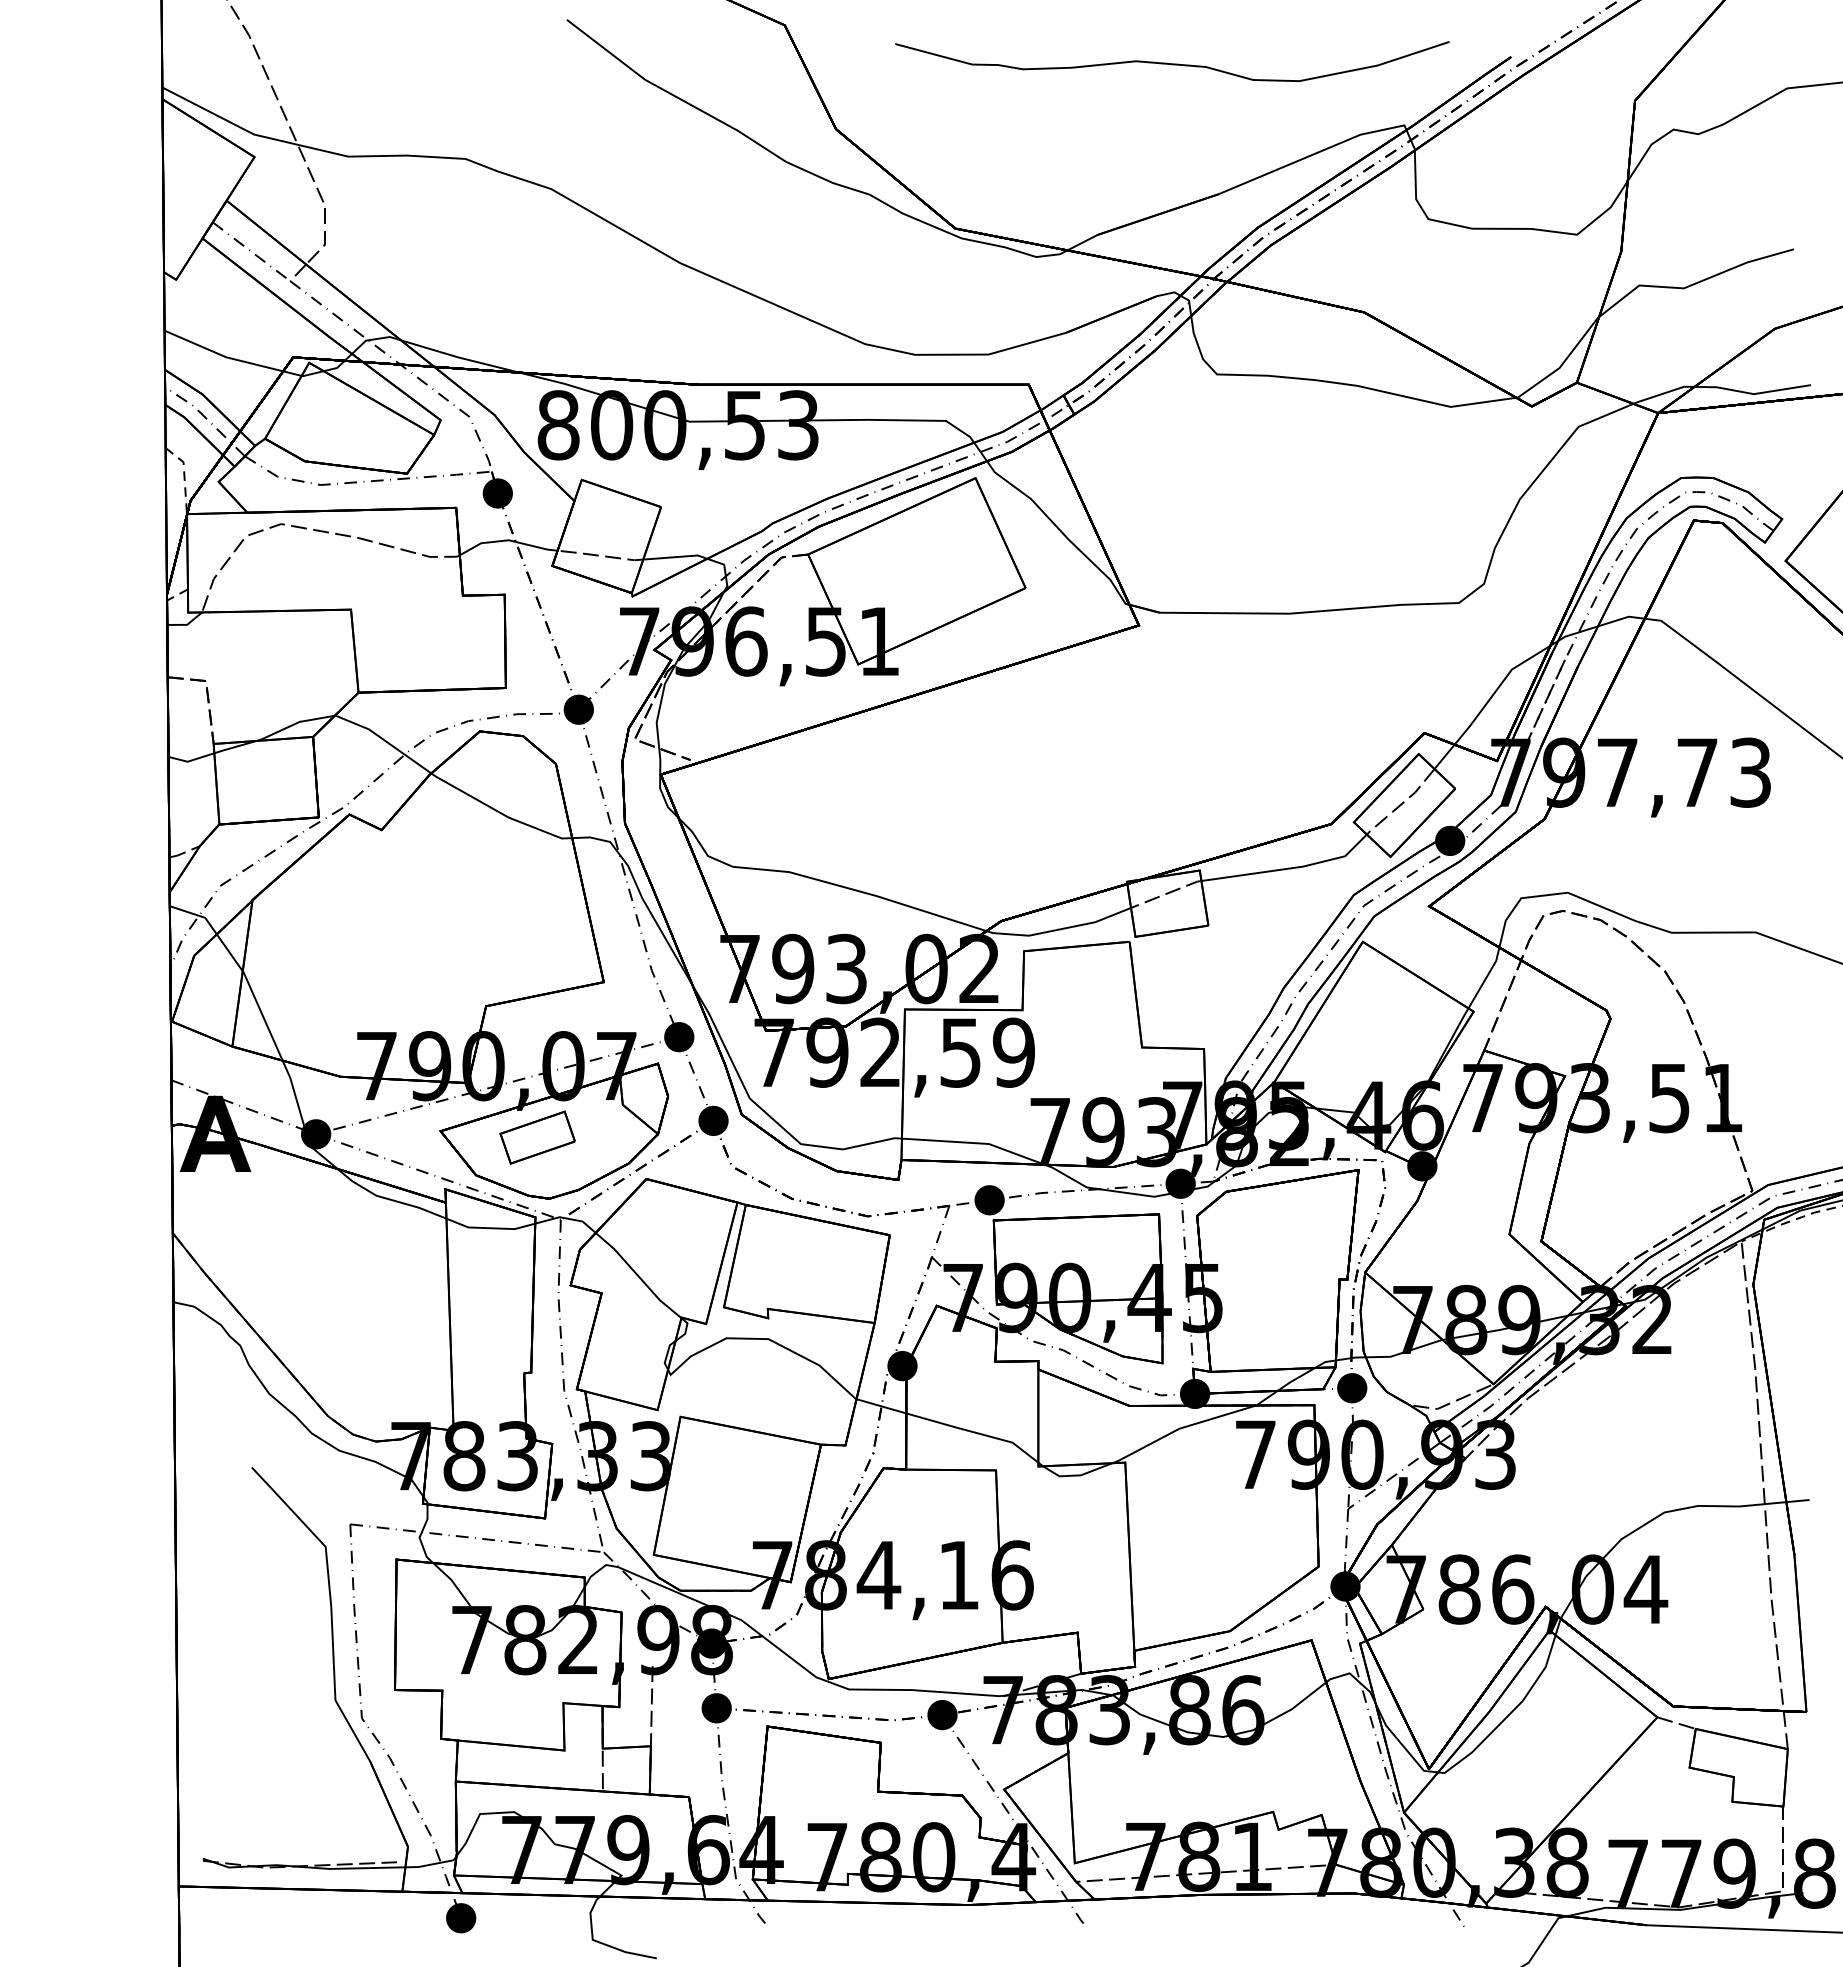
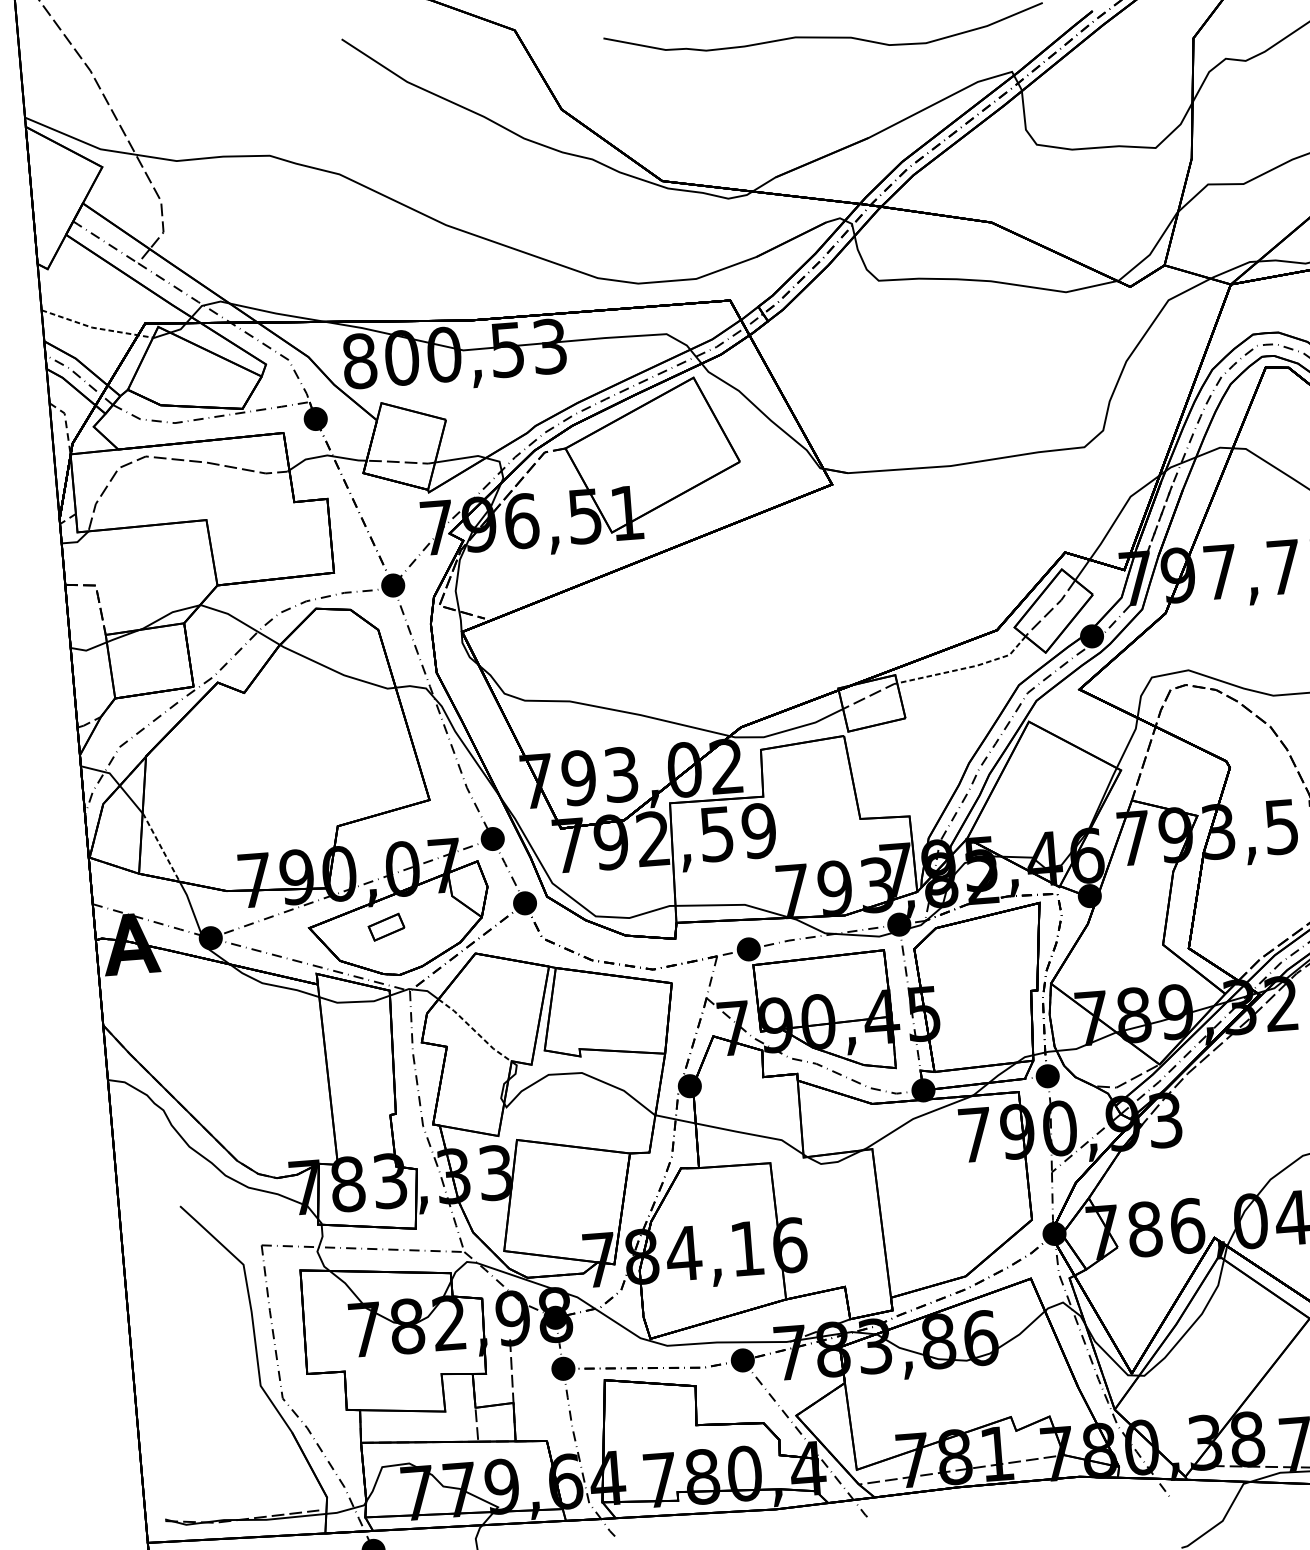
line: (231, 358) -> (96, 328), solid -> dashed
line: (1290, 868) -> (967, 667), solid -> dashed
line: (262, 1015) -> (161, 847), solid -> dashed
part: (537, 1137) -> (386, 927), size x0.6
line: (638, 1275) -> (475, 1030), solid -> dashed

